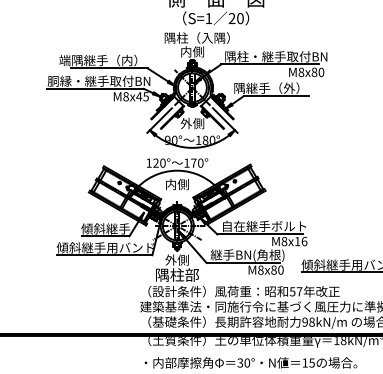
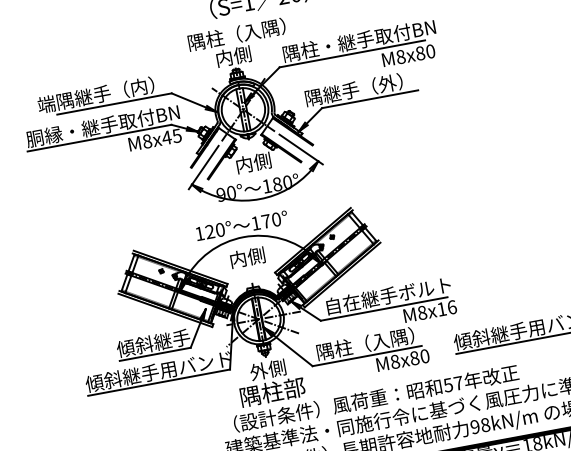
text: (186, 123) -> (244, 164), 外側 -> 内側
text: (247, 255) -> (371, 343), 継手BN(角根) -> 隅柱（入隅）

